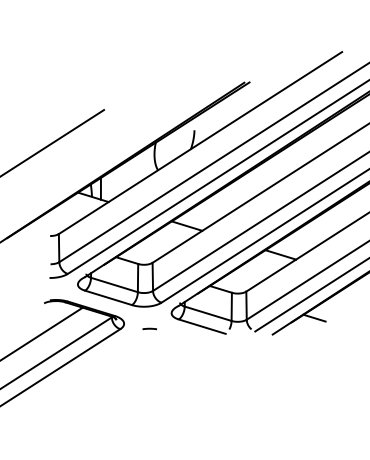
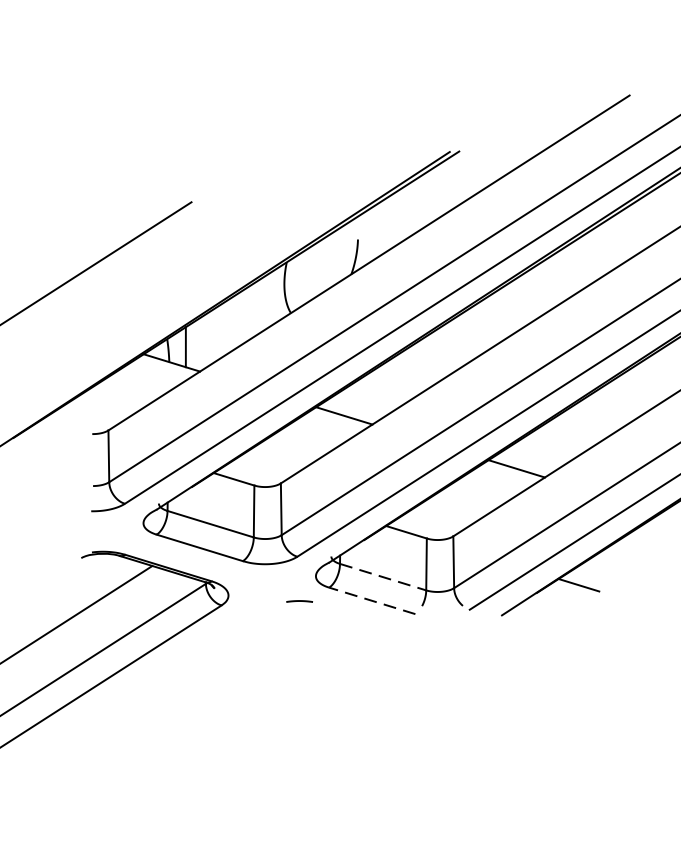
line: (208, 313) -> (383, 576), solid -> dashed
line: (202, 326) -> (372, 600), solid -> dashed
curve: (149, 328) -> (299, 600), moved

